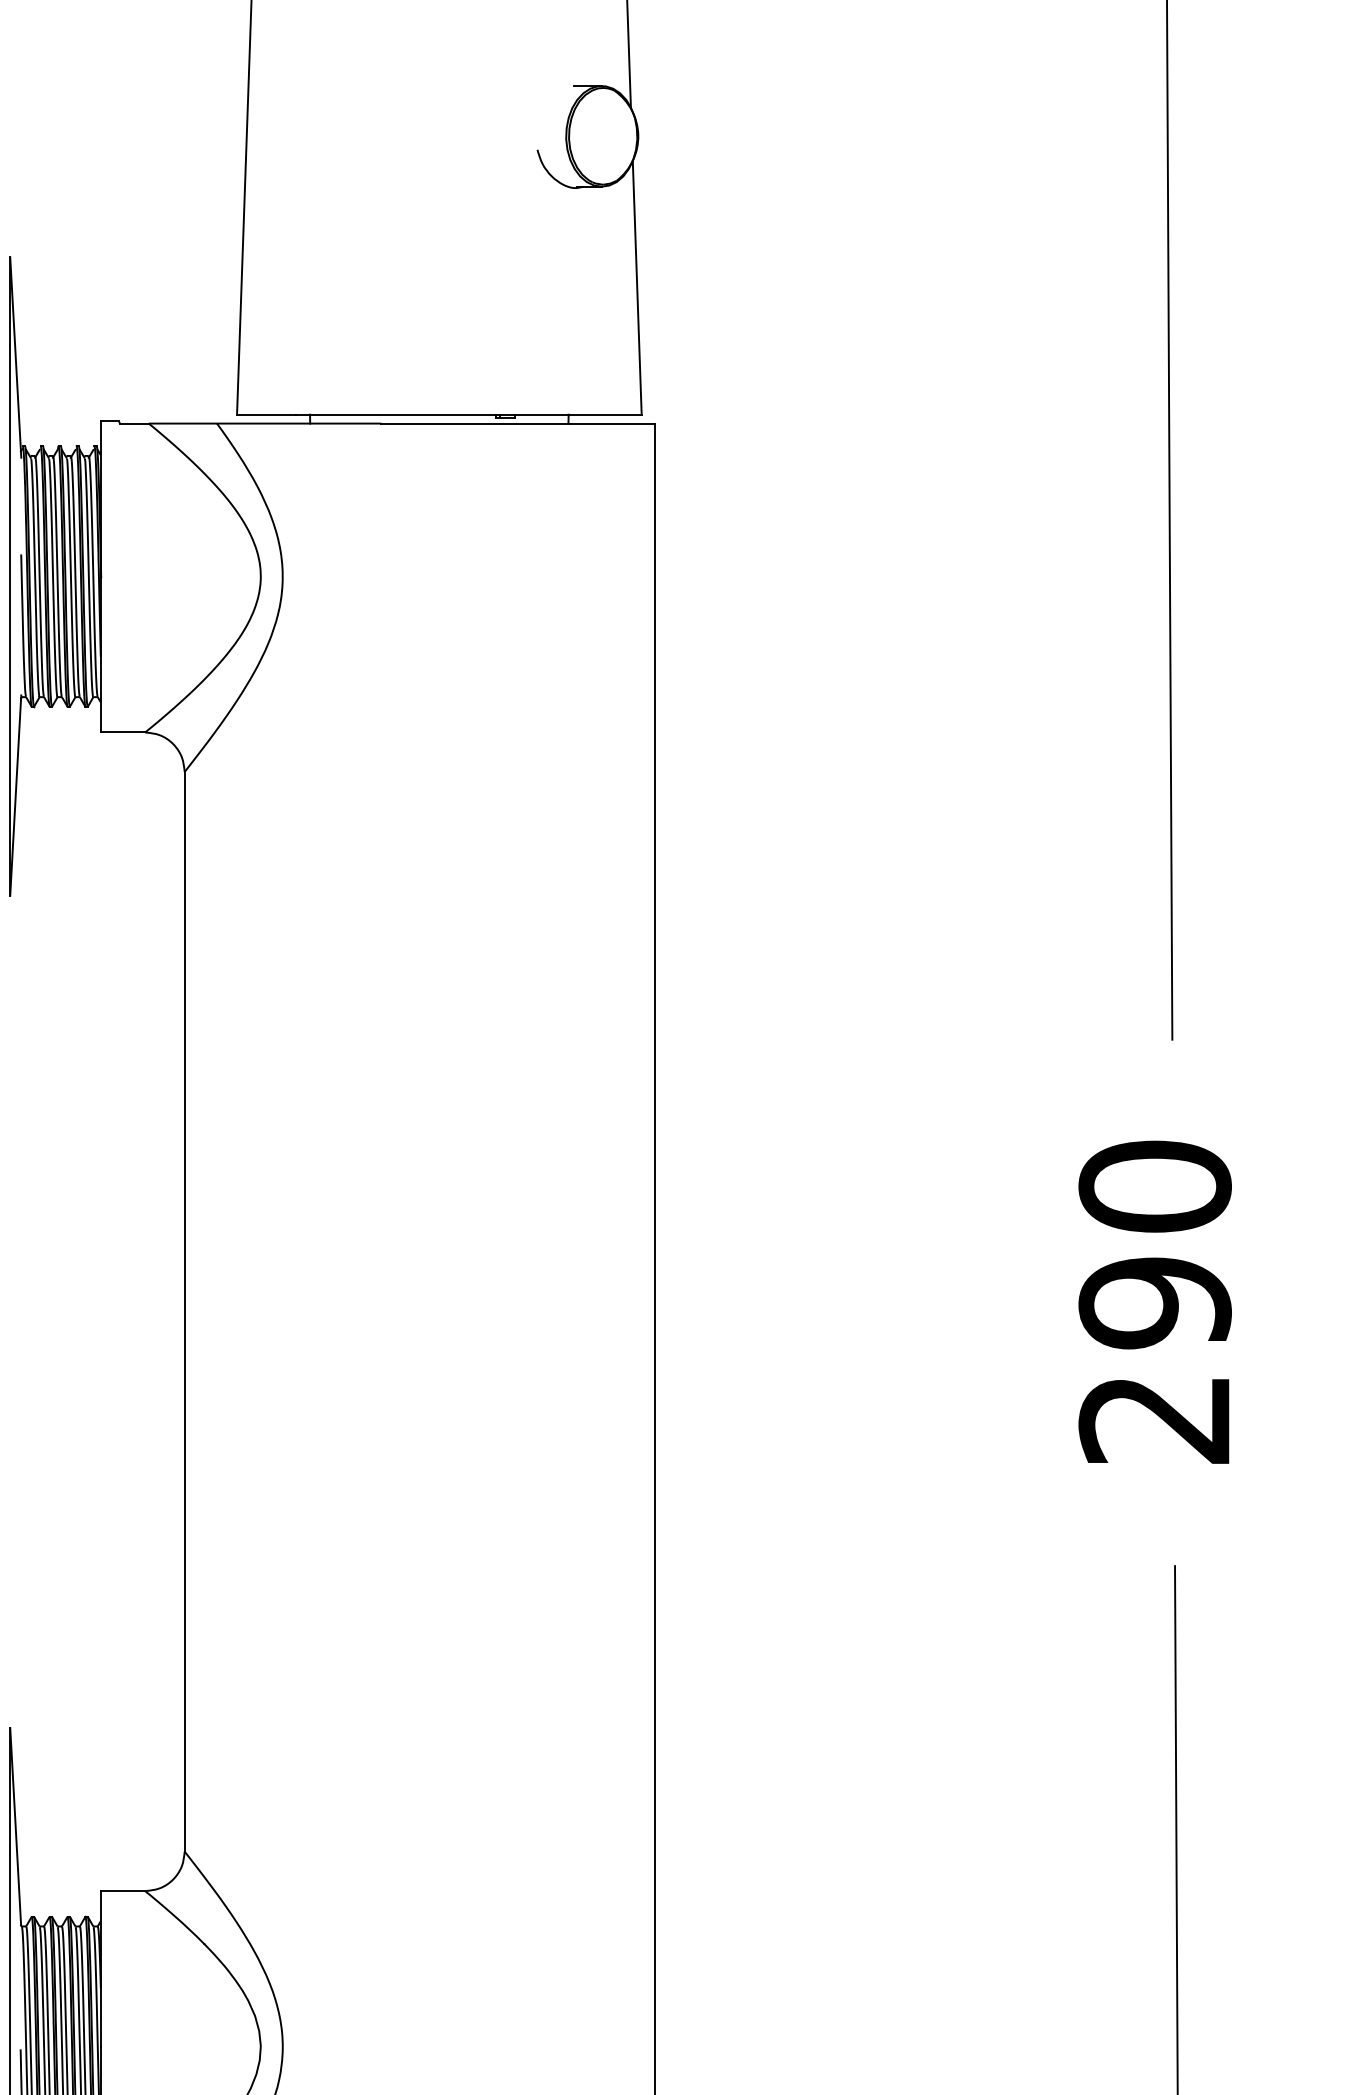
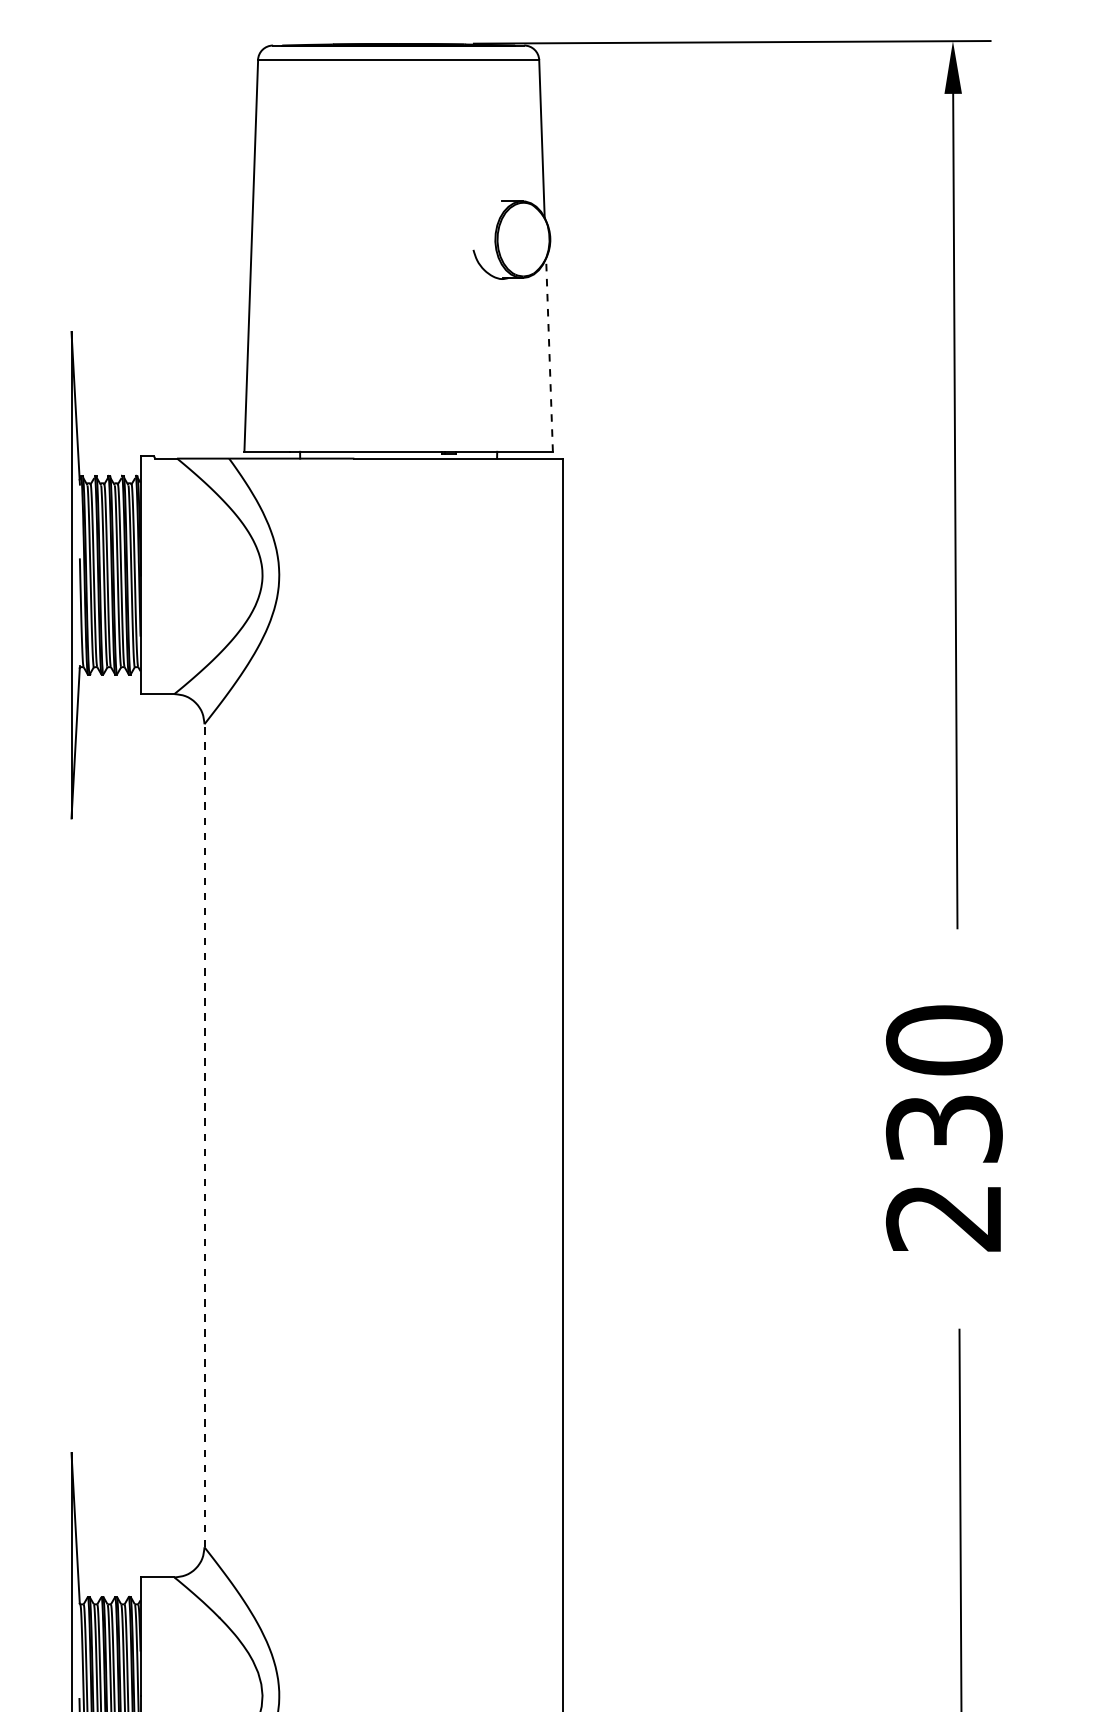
line: (637, 288) -> (549, 355), solid -> dashed
text: (1155, 1303) -> (944, 1129), 290 -> 230
line: (184, 1311) -> (204, 1135), solid -> dashed

